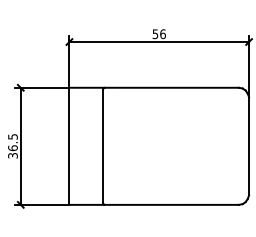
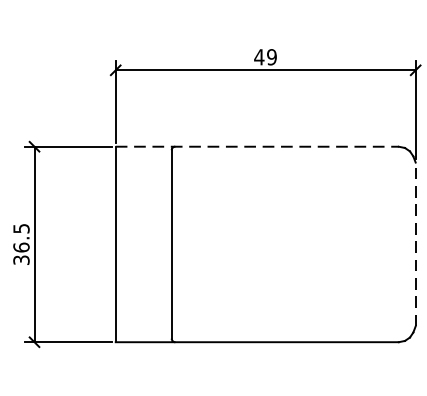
text: (158, 34) -> (264, 57), 56 -> 49
line: (154, 87) -> (257, 146), solid -> dashed
line: (249, 145) -> (416, 243), solid -> dashed

